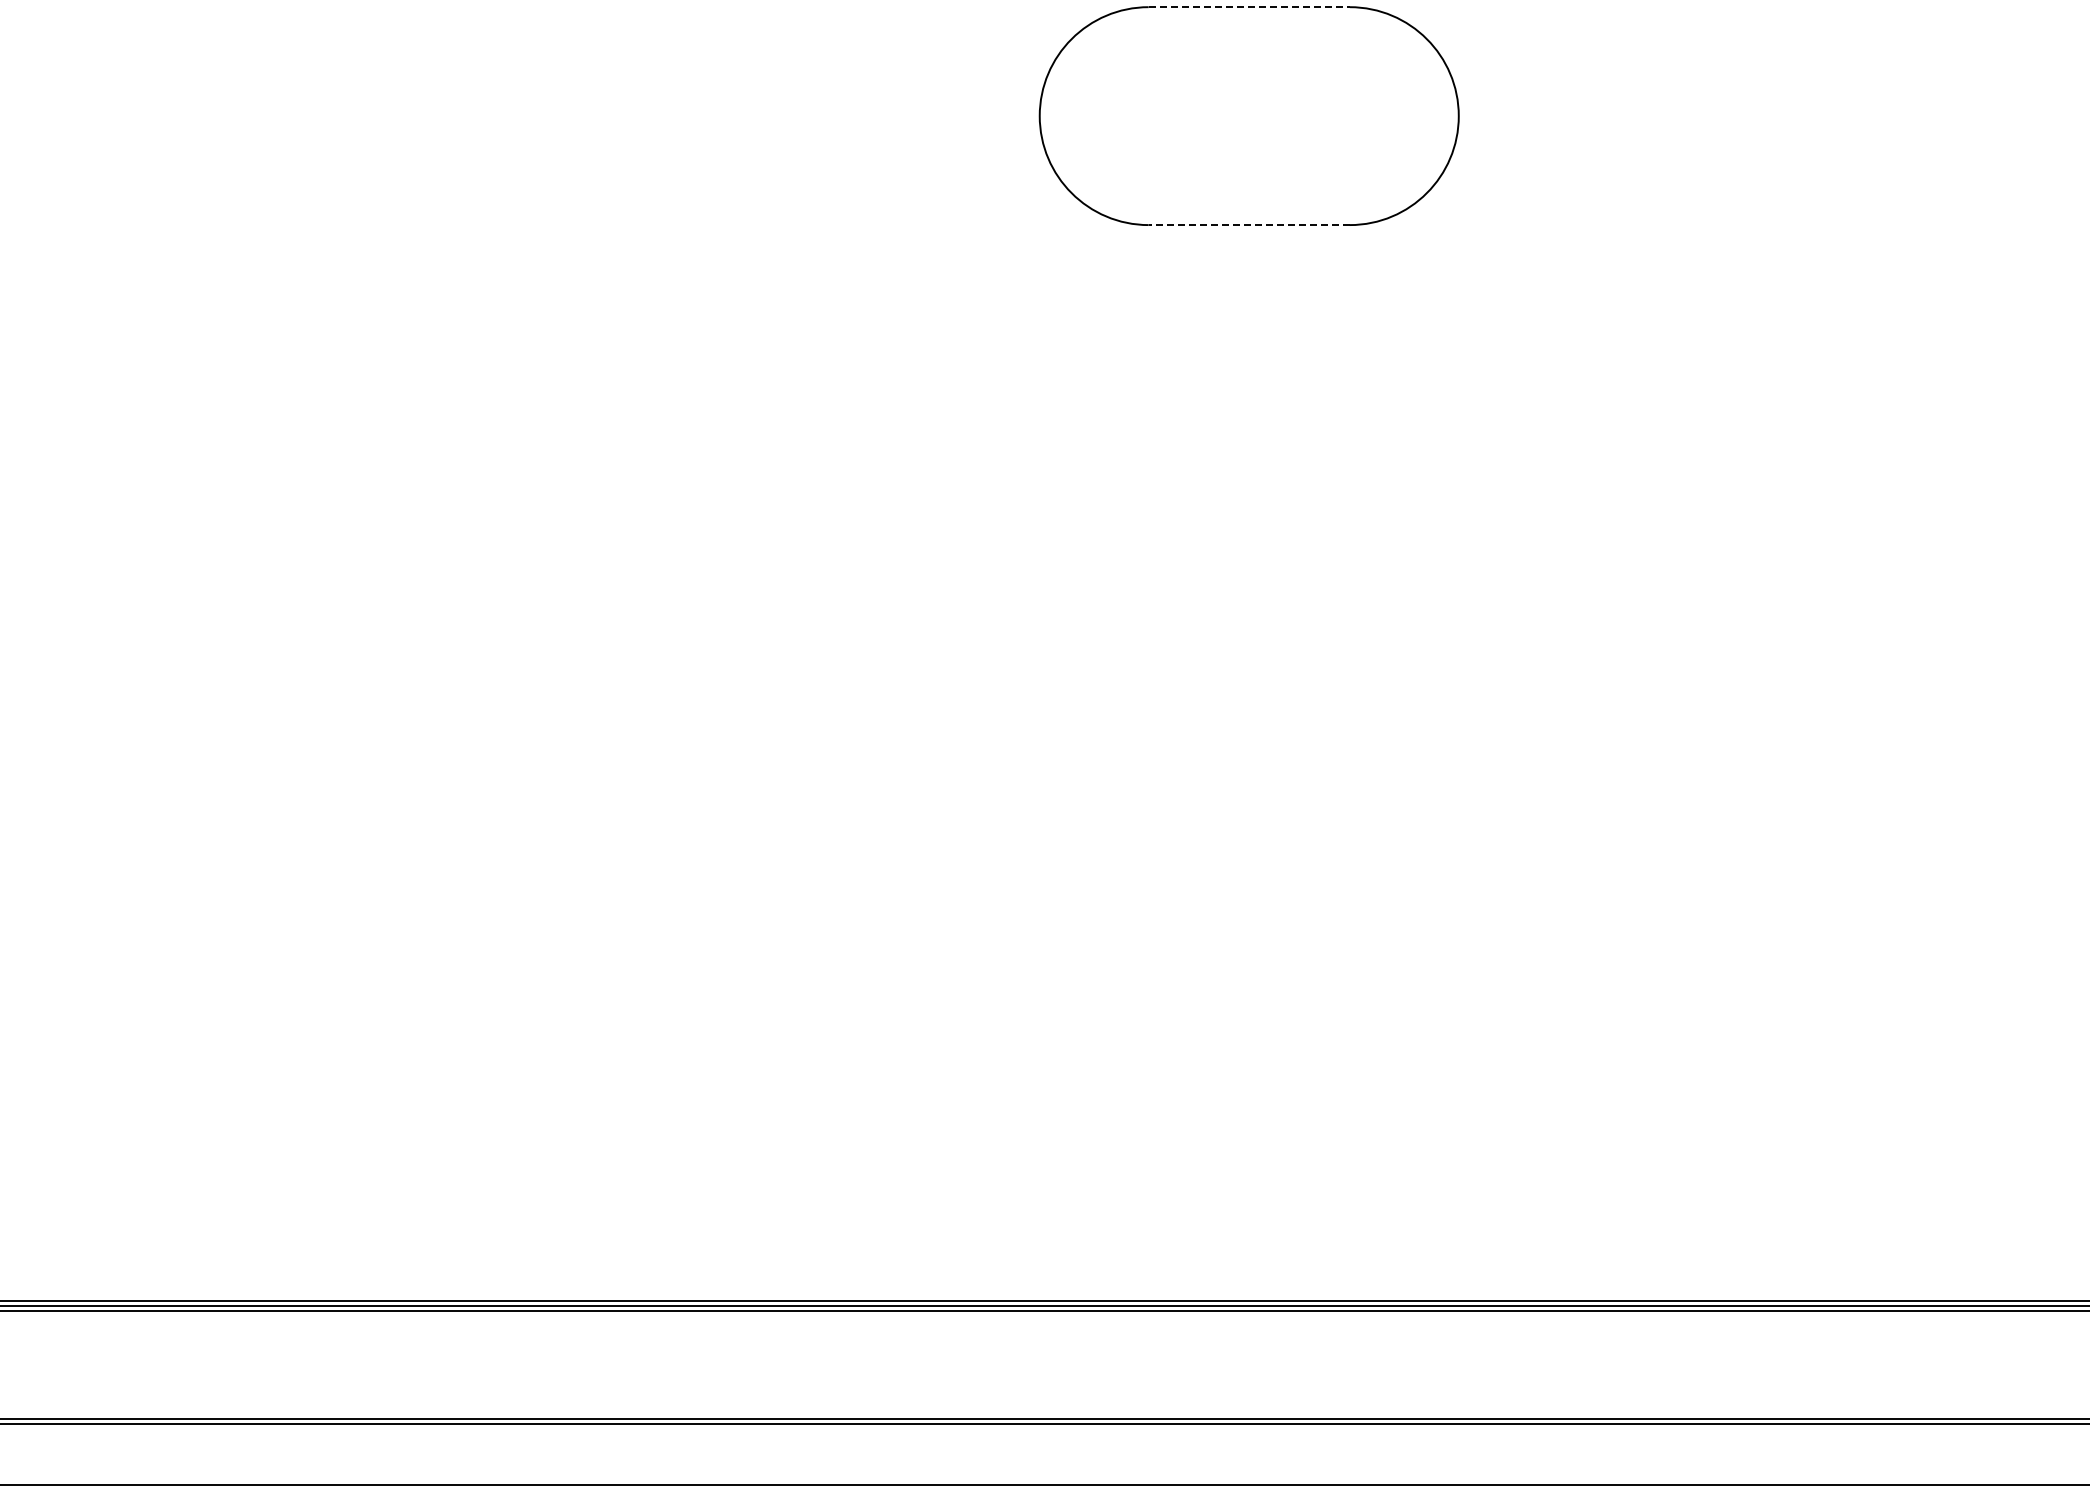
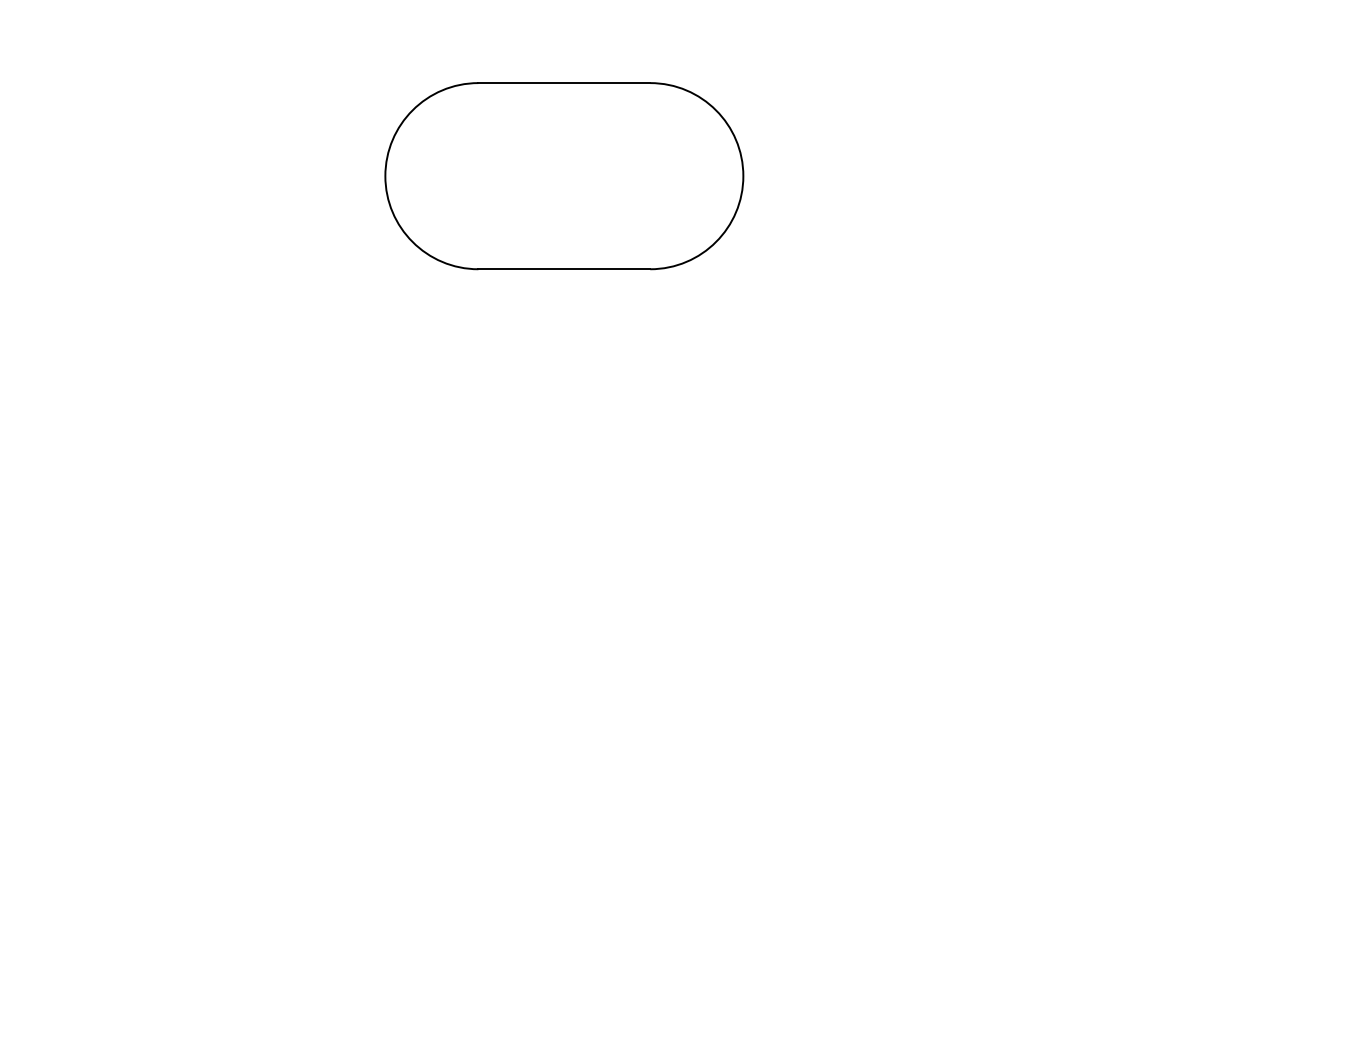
line: (1249, 7) -> (564, 83), dashed -> solid
line: (1249, 225) -> (564, 269), dashed -> solid

